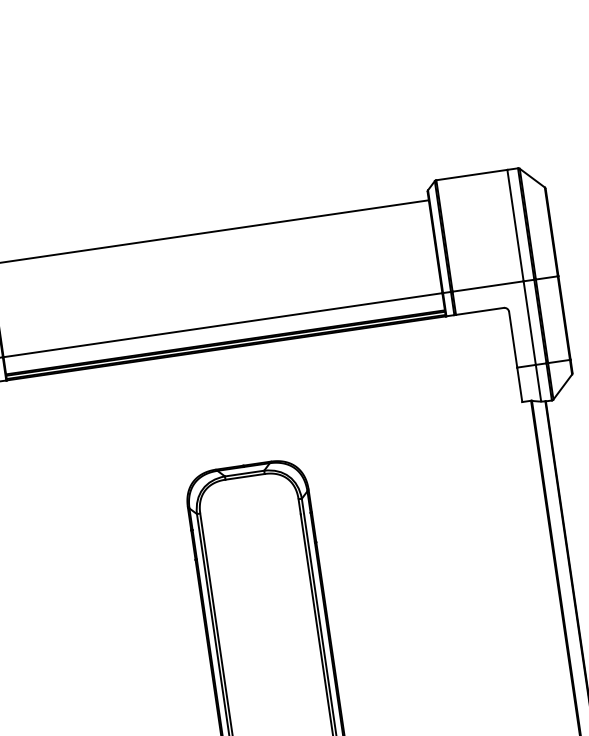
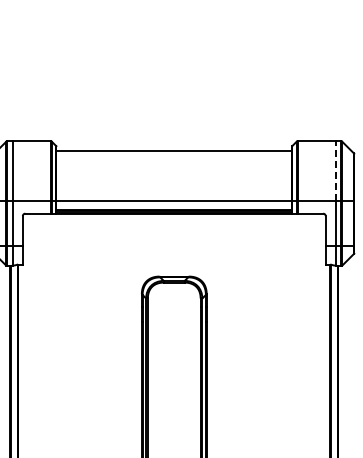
line: (515, 226) -> (335, 171), solid -> dashed

